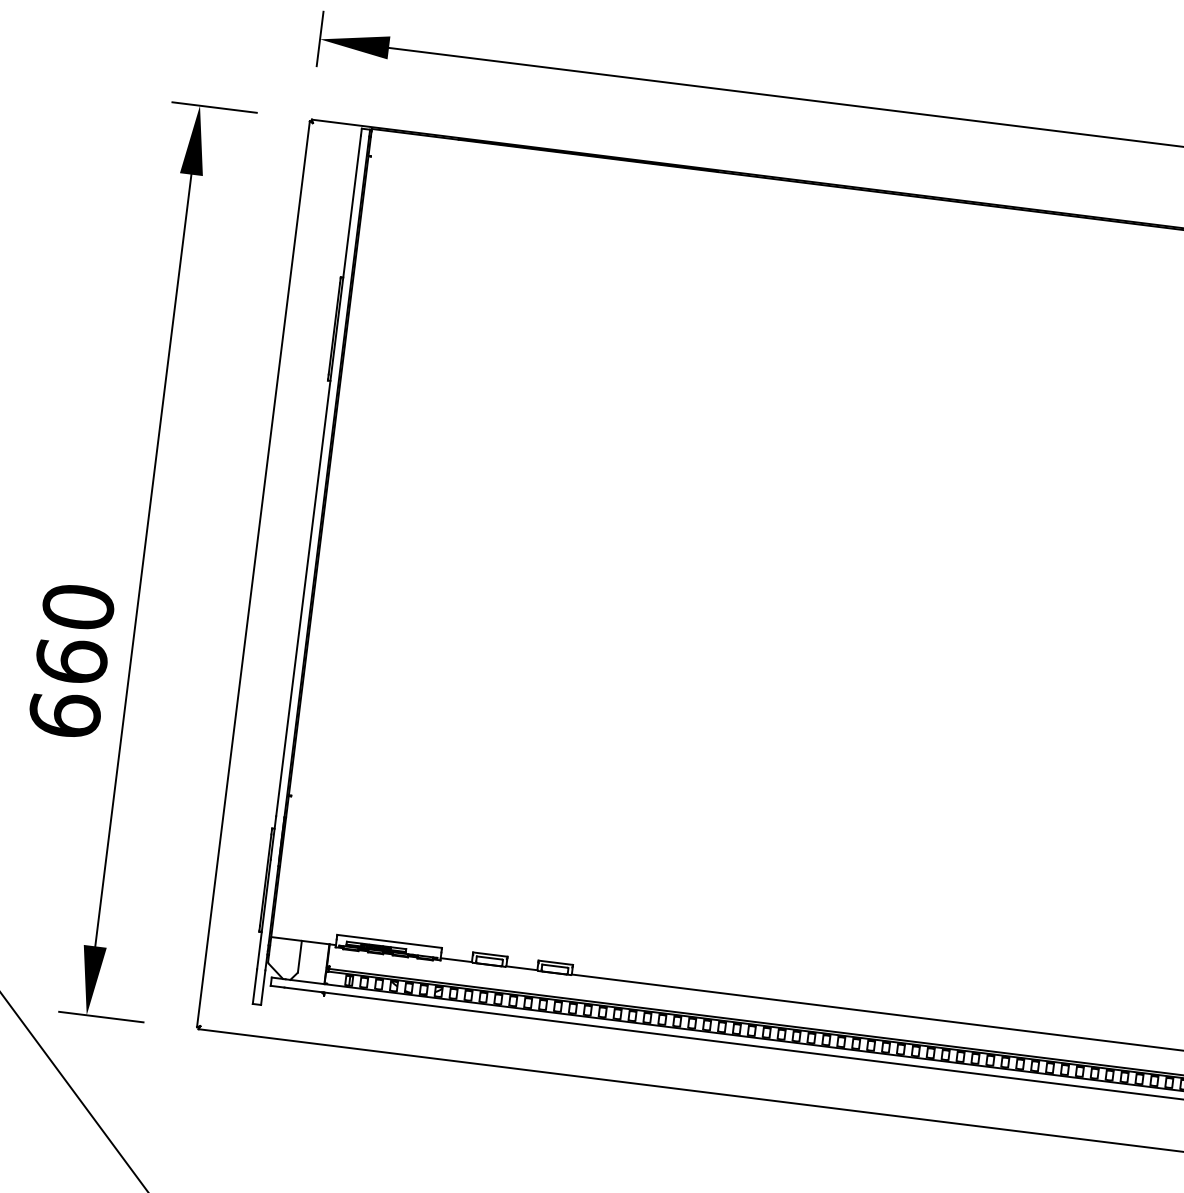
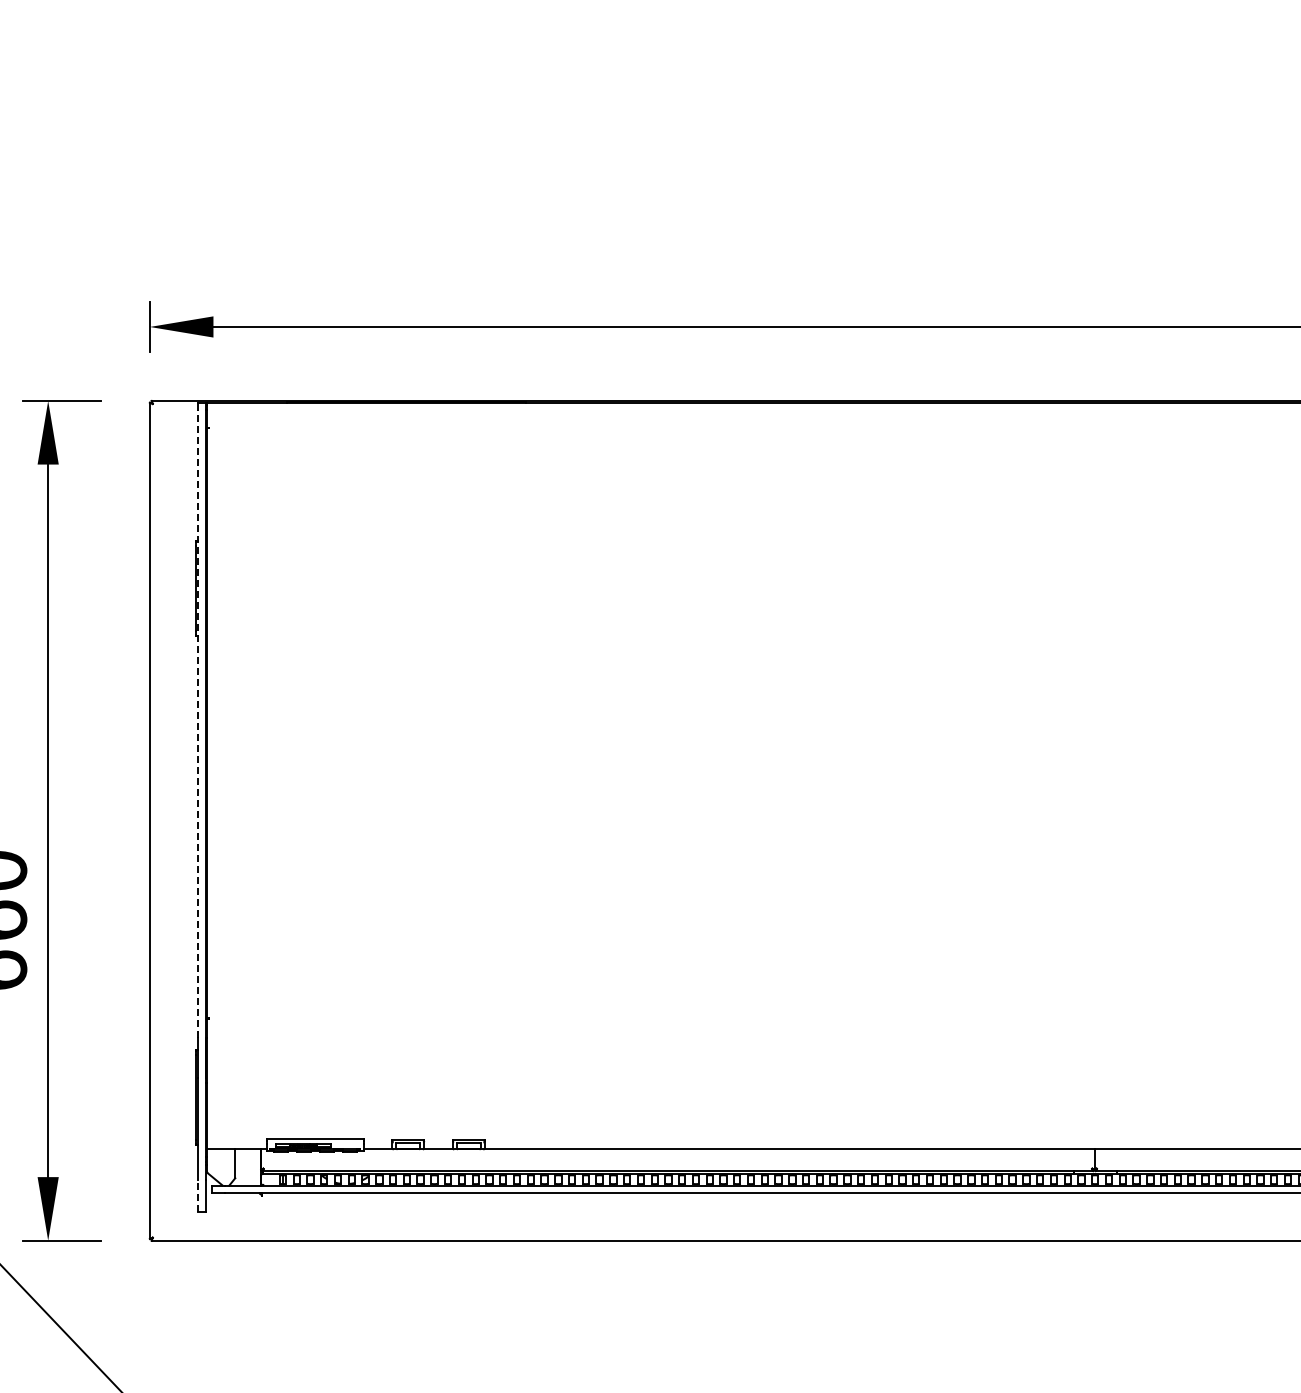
line: (318, 475) -> (197, 723), solid -> dashed
line: (254, 986) -> (197, 1195), solid -> dashed

